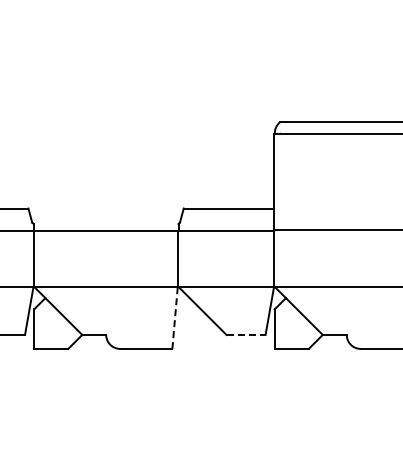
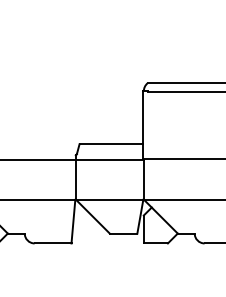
line: (175, 318) -> (73, 221), dashed -> solid
line: (246, 334) -> (123, 233), dashed -> solid

